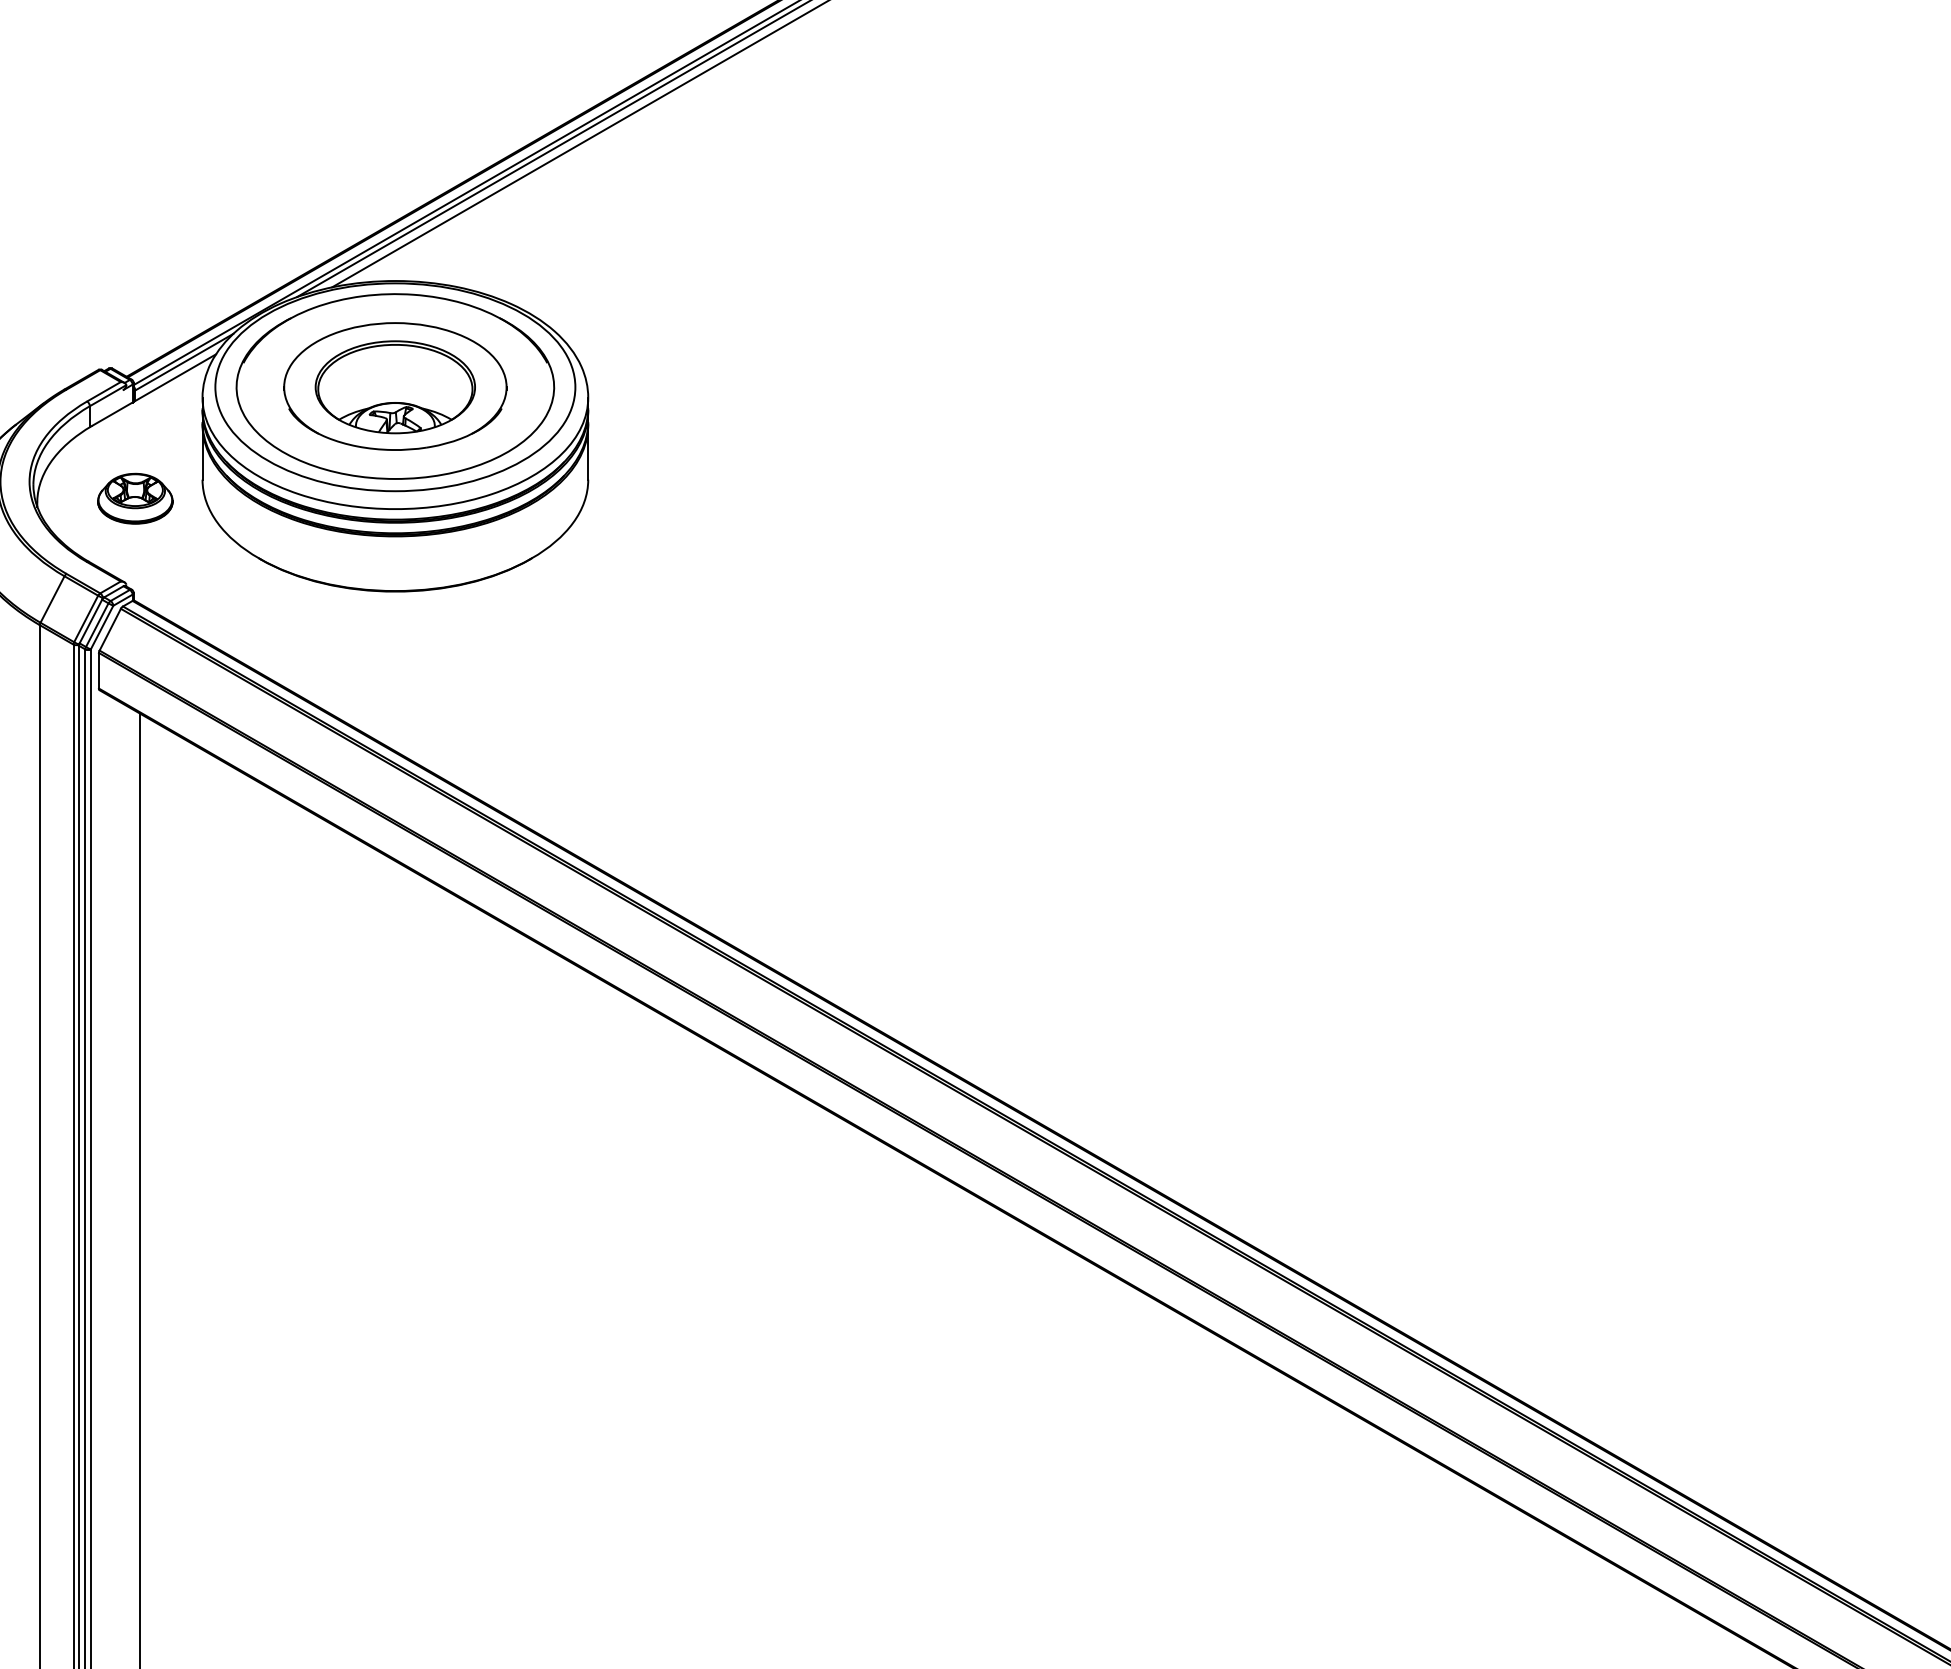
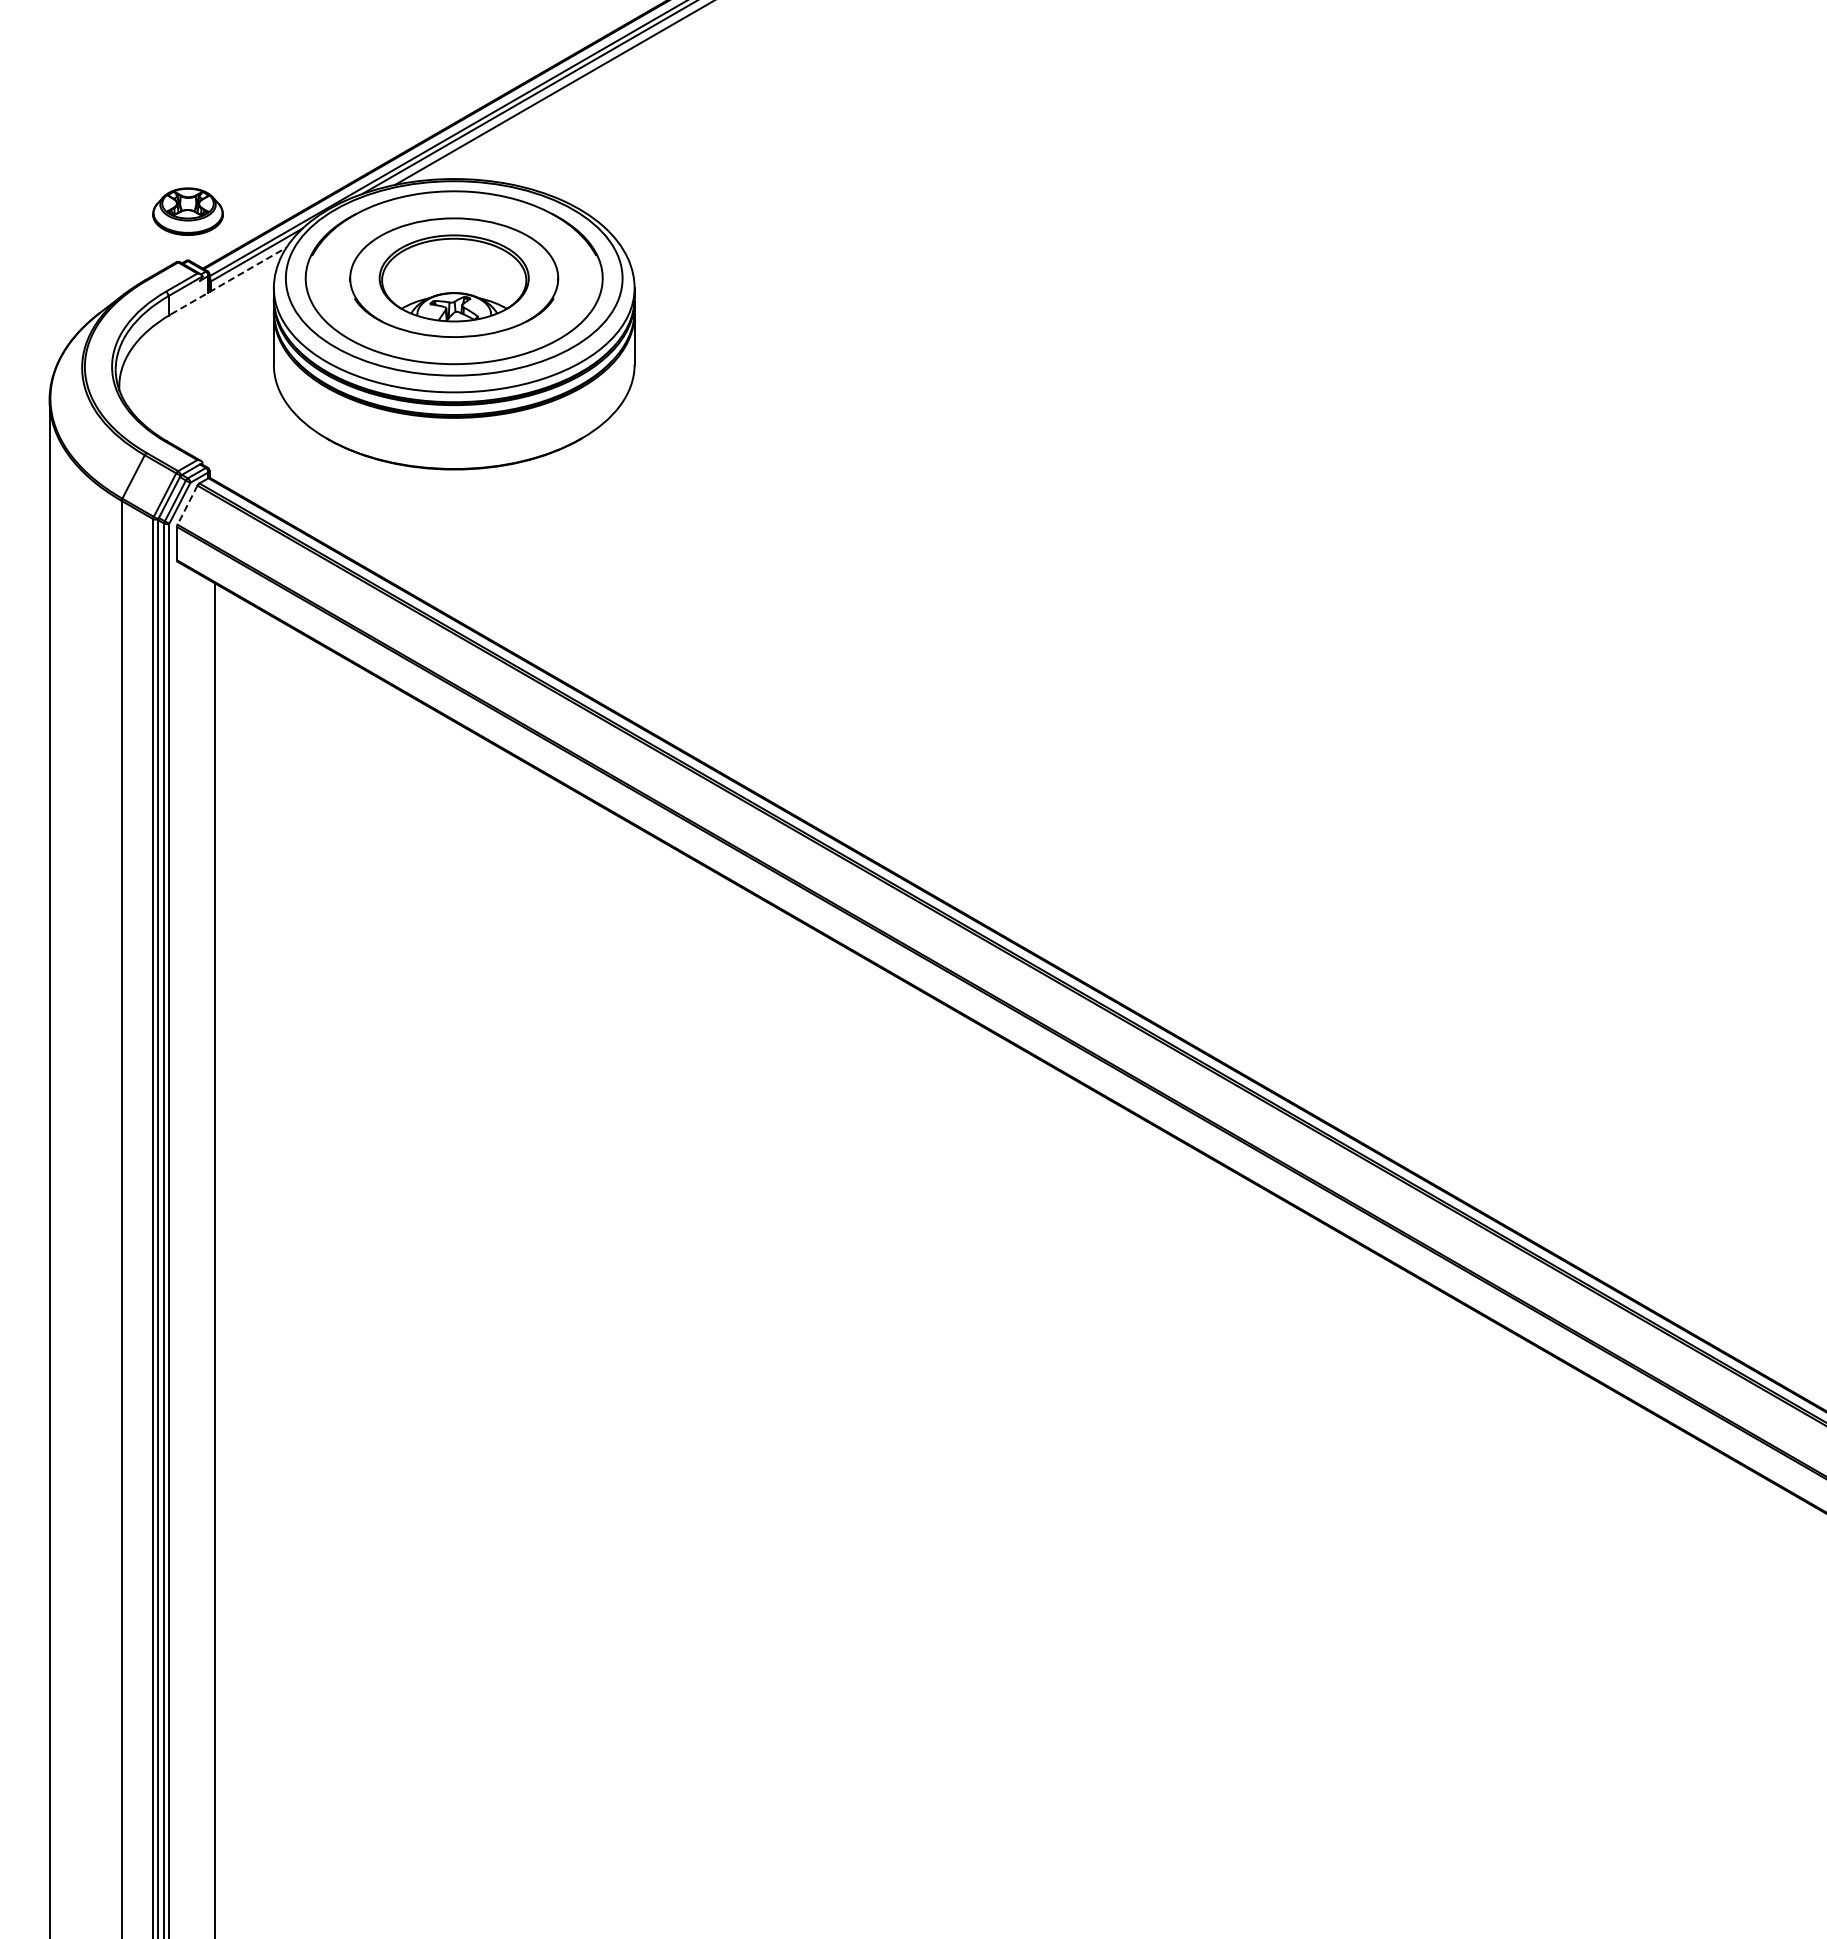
line: (154, 389) -> (228, 280), solid -> dashed
part: (134, 498) -> (187, 211), moved
line: (110, 630) -> (187, 505), solid -> dashed

